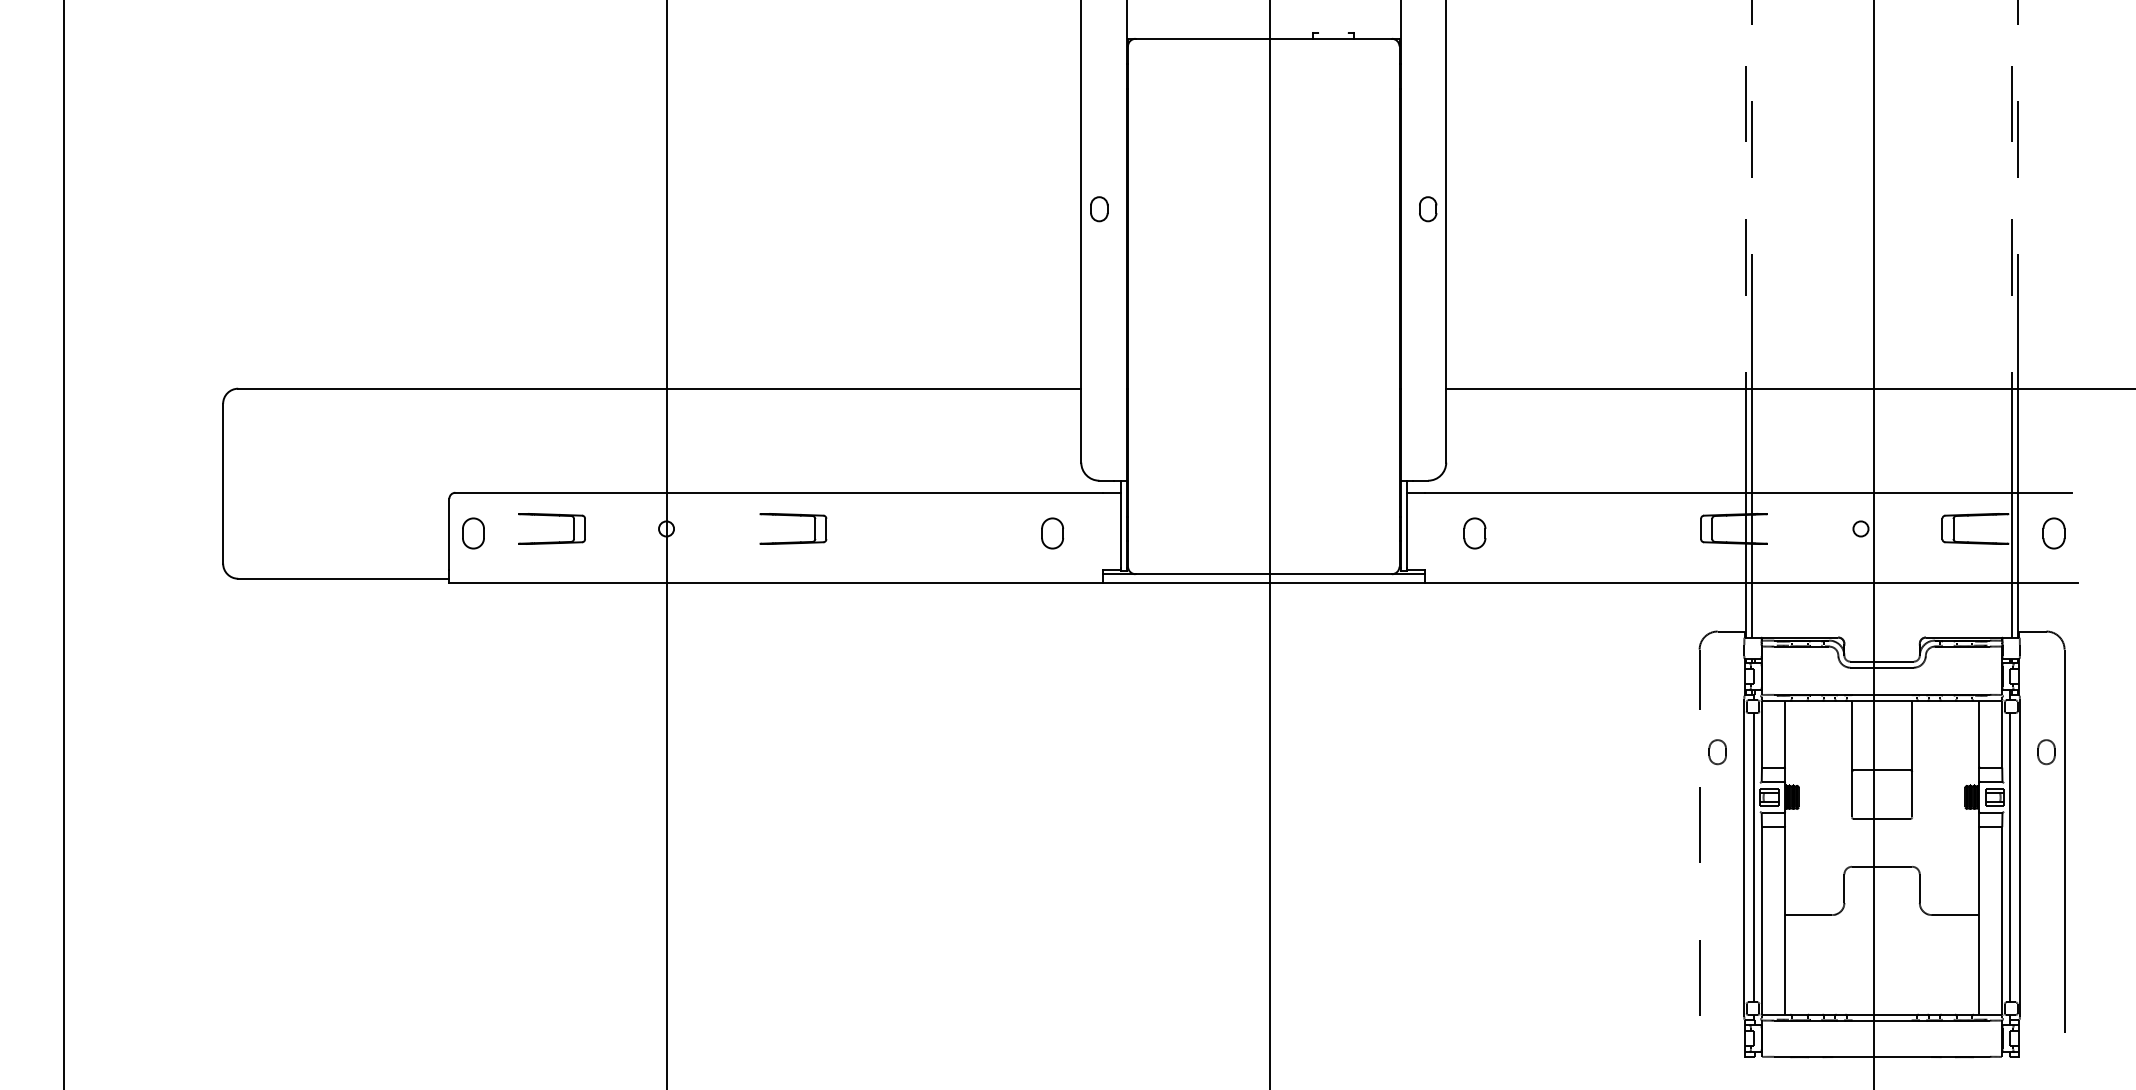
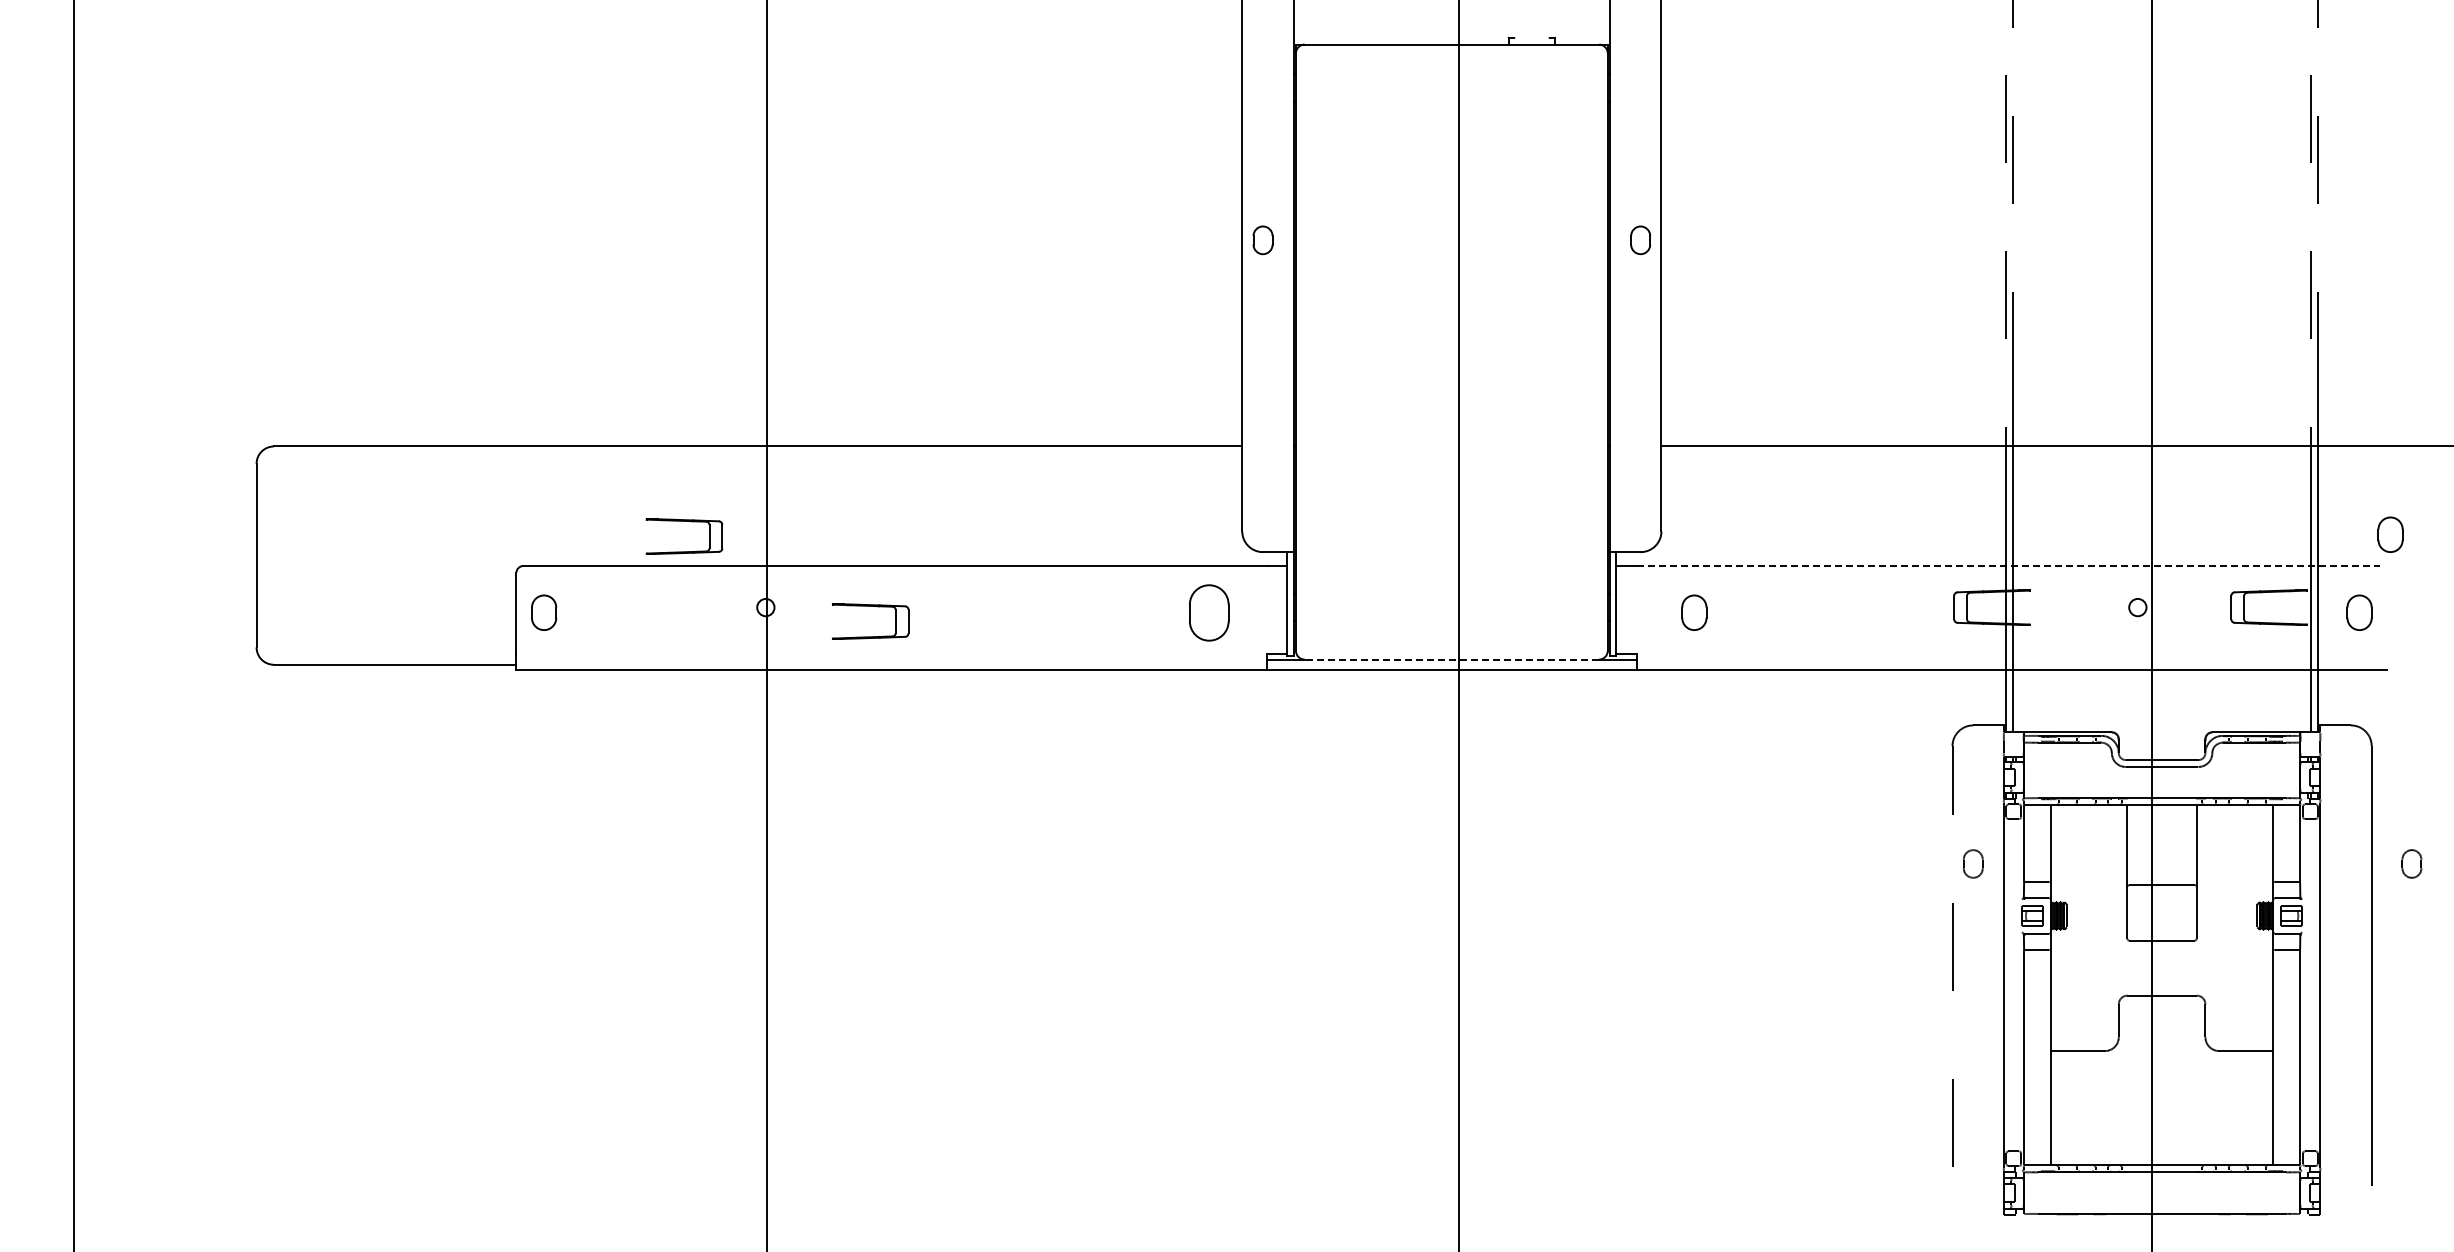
part: (2080, 465) -> (2390, 534), added
line: (1748, 493) -> (2008, 566), solid -> dashed
part: (552, 515) -> (684, 521), moved
part: (793, 515) -> (870, 606), moved
part: (1052, 533) -> (1209, 612), size x1.6
line: (1263, 574) -> (1451, 659), solid -> dashed
part: (2046, 751) -> (2411, 863), moved
line: (1753, 857) -> (2014, 985), removed
line: (2010, 857) -> (2309, 985), removed

